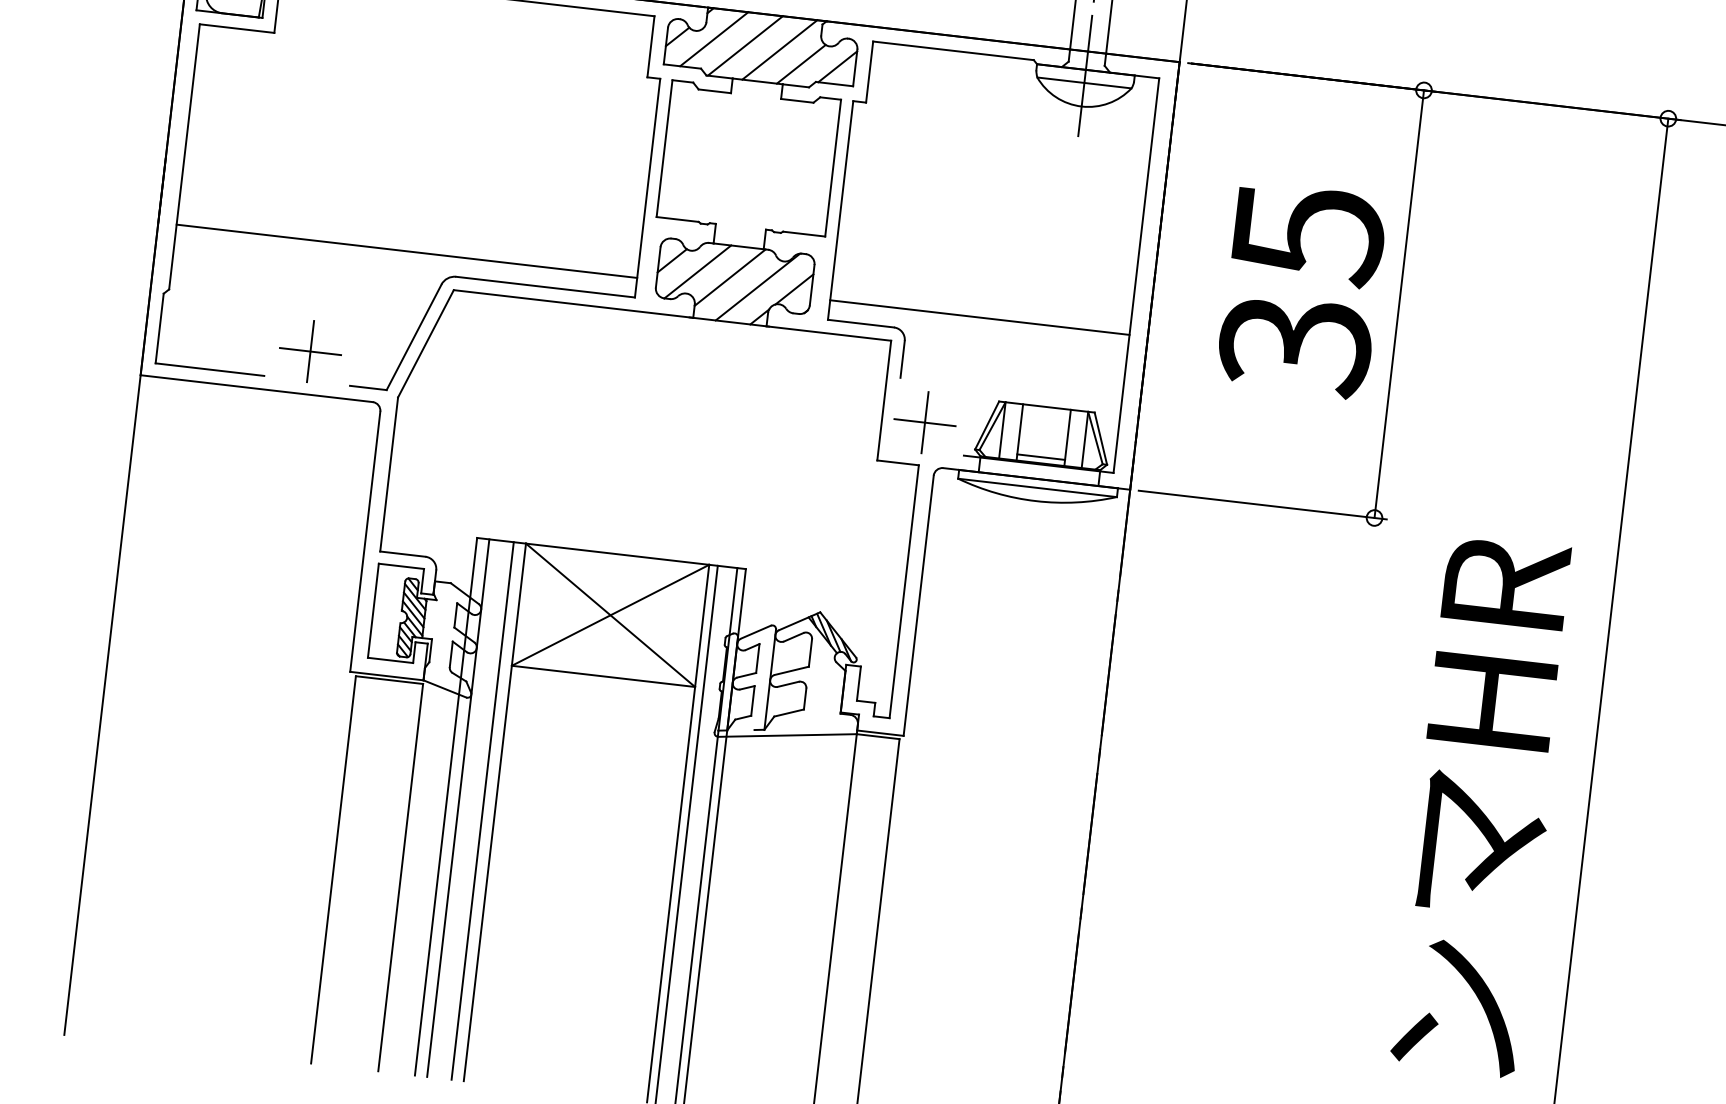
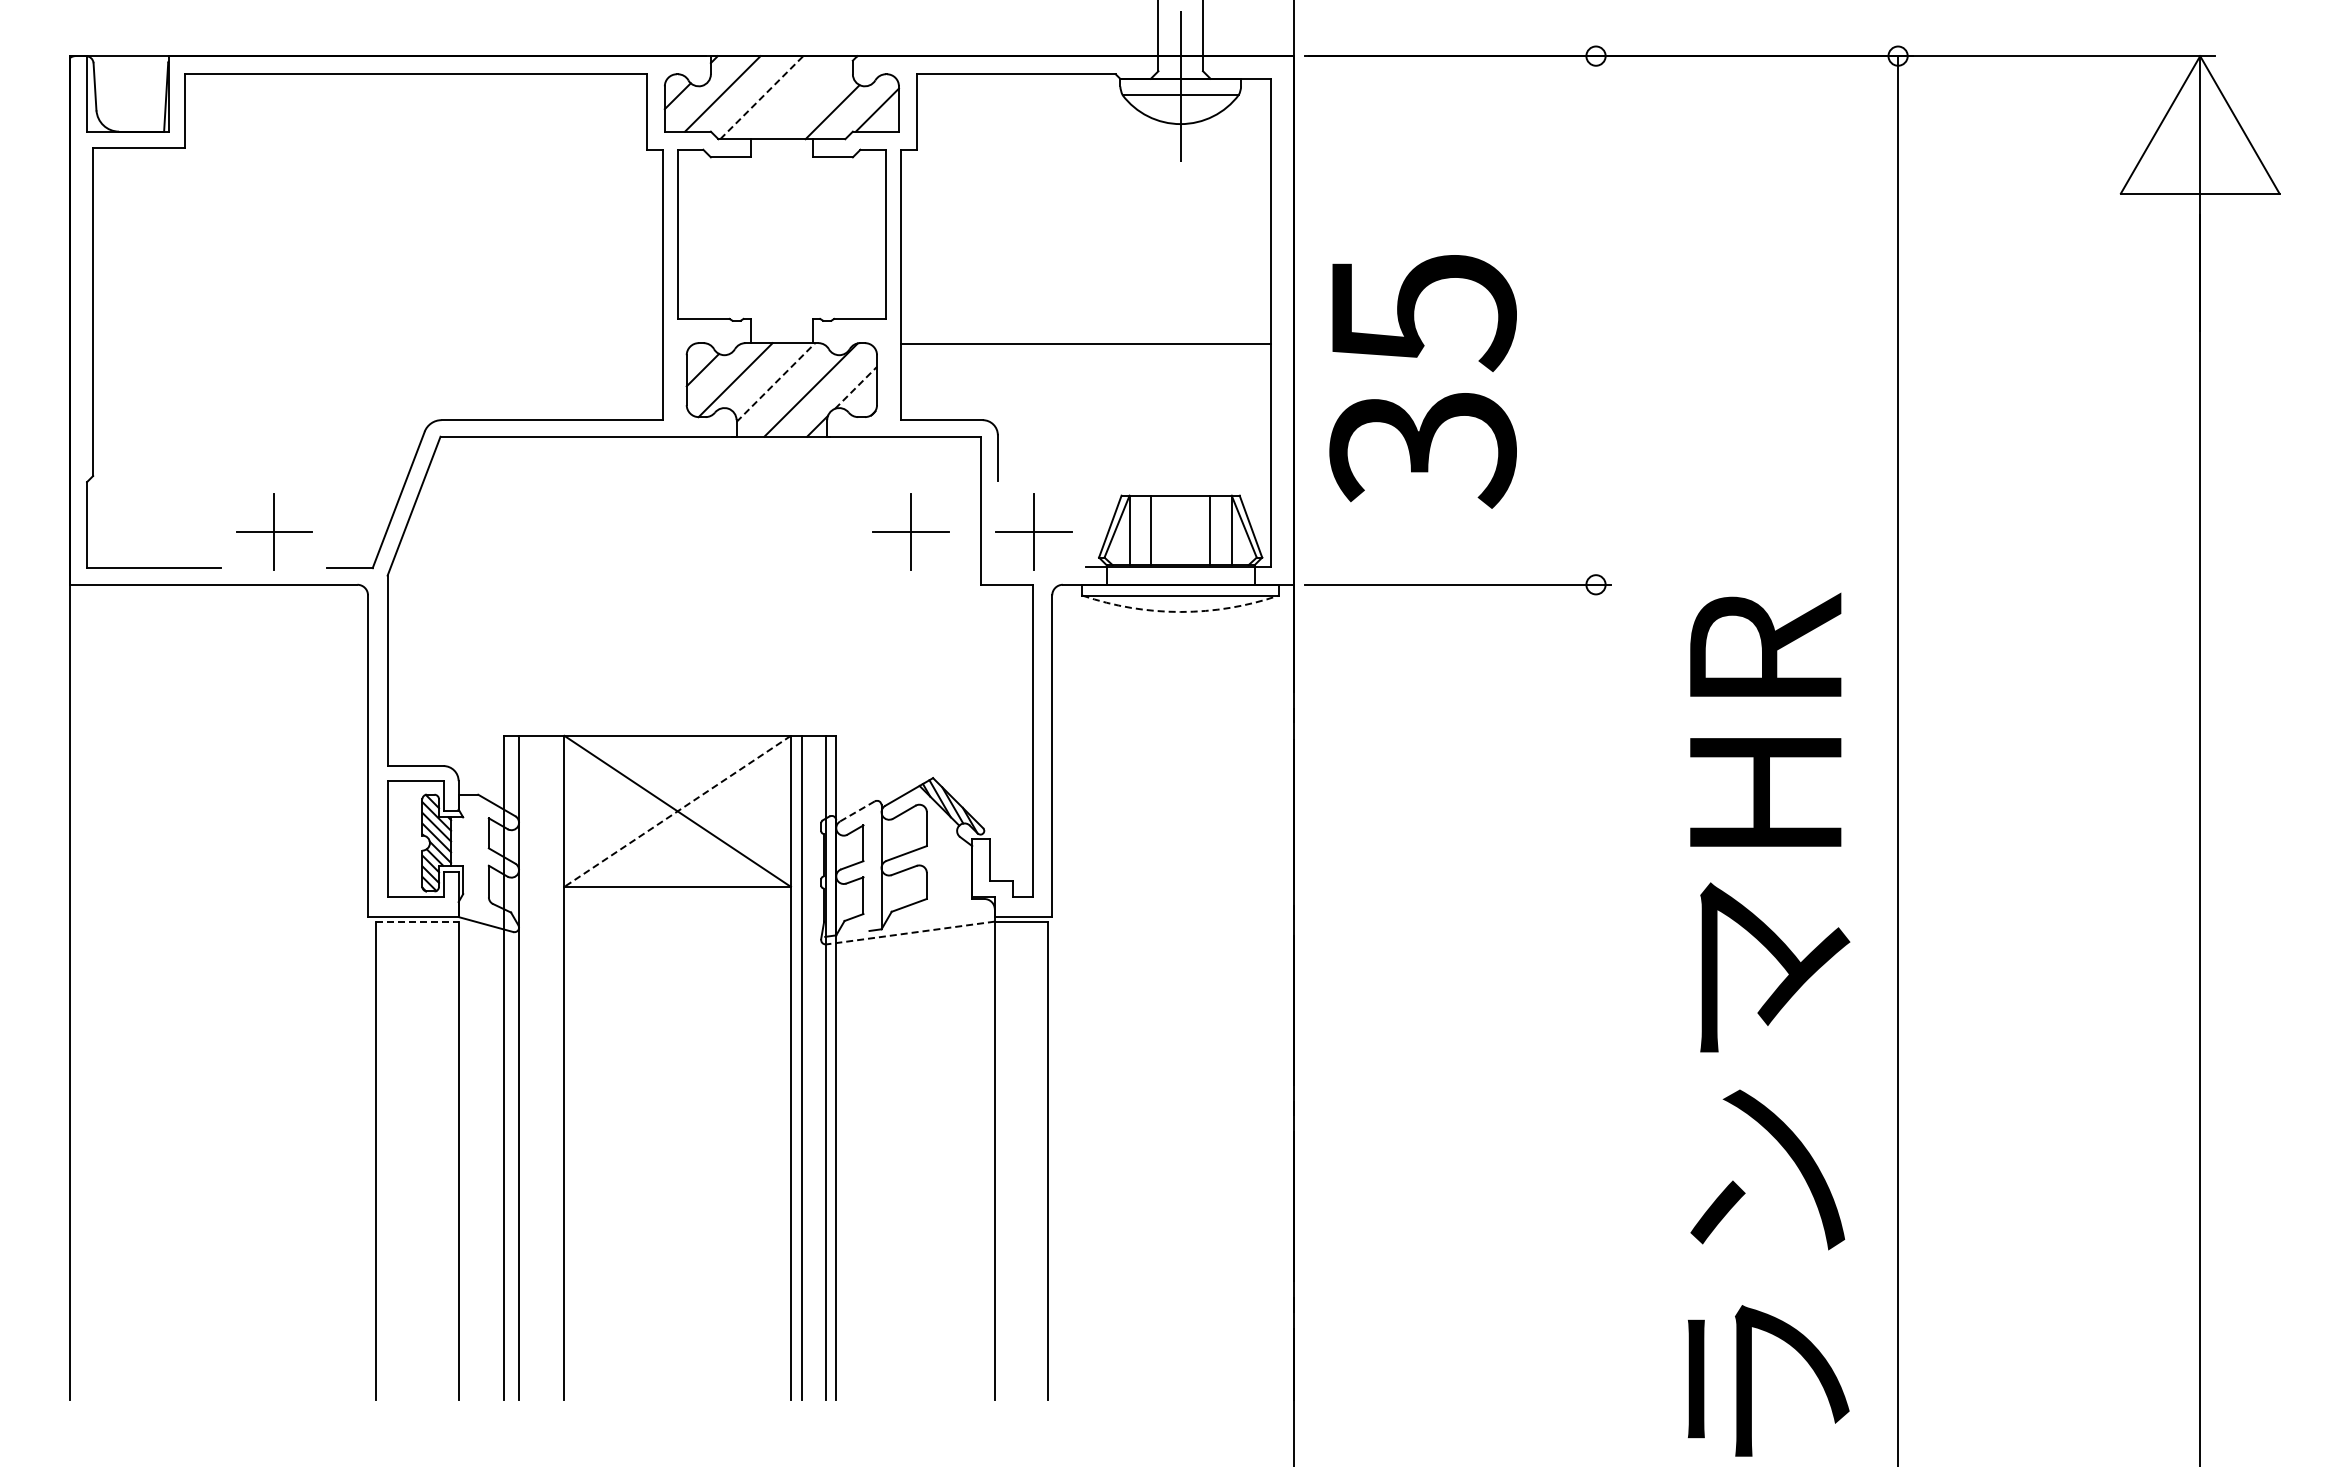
line: (745, 45) -> (761, 97), solid -> dashed
line: (779, 49) -> (803, 97), removed
line: (406, 250) -> (377, 395), removed
line: (729, 277) -> (775, 382), solid -> dashed
line: (794, 289) -> (856, 387), solid -> dashed
text: (1301, 290) -> (1422, 381), moved
line: (1399, 304) -> (1596, 320), removed
line: (980, 317) -> (1086, 343), moved
part: (825, 410) -> (910, 531), added
line: (1041, 457) -> (1180, 557), removed
arc: (1035, 500) -> (1180, 611), solid -> dashed
line: (610, 615) -> (677, 811), solid -> dashed
line: (755, 632) -> (856, 811), solid -> dashed
line: (389, 680) -> (417, 921), solid -> dashed
line: (787, 735) -> (910, 933), solid -> dashed
line: (482, 810) -> (549, 1067), removed

